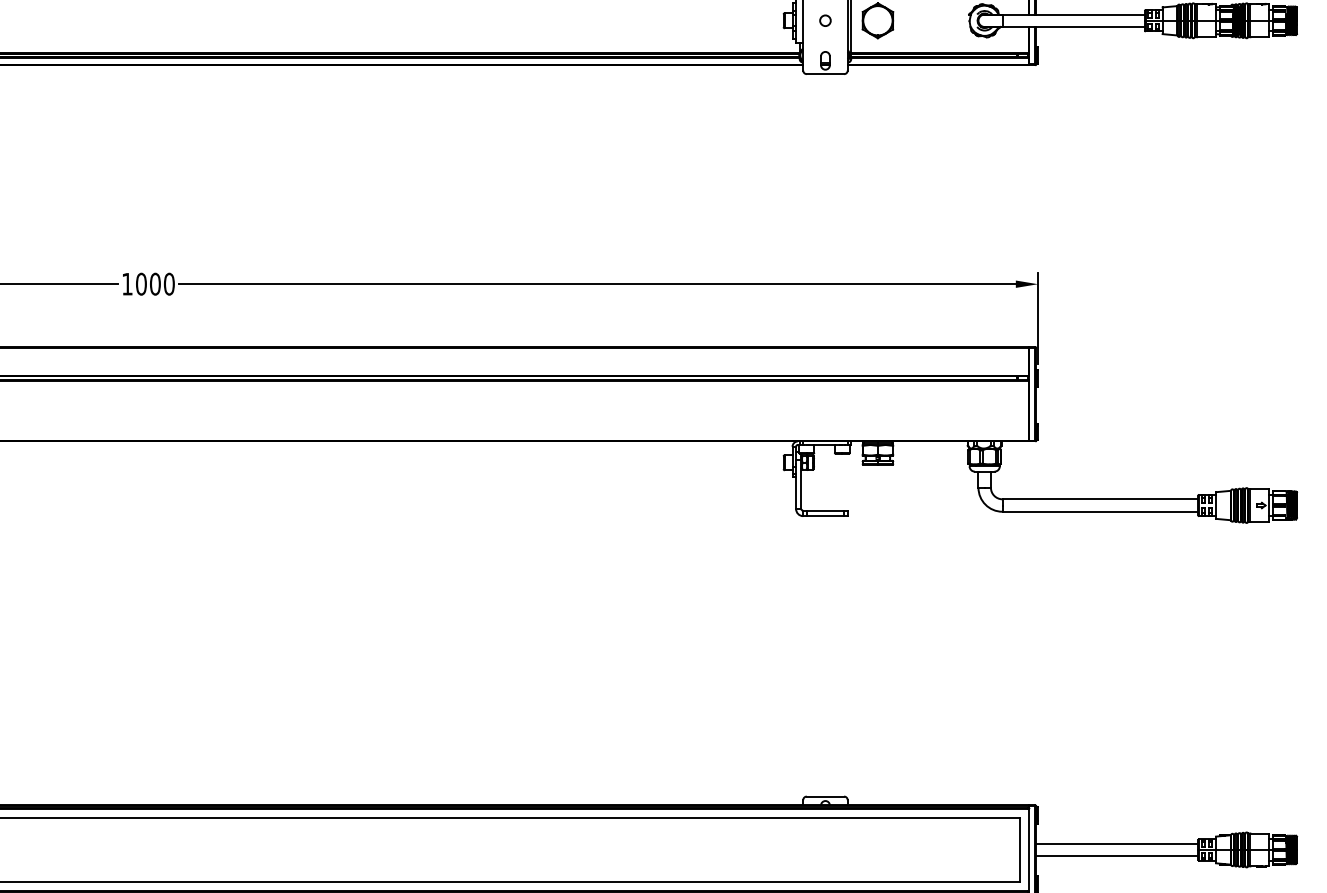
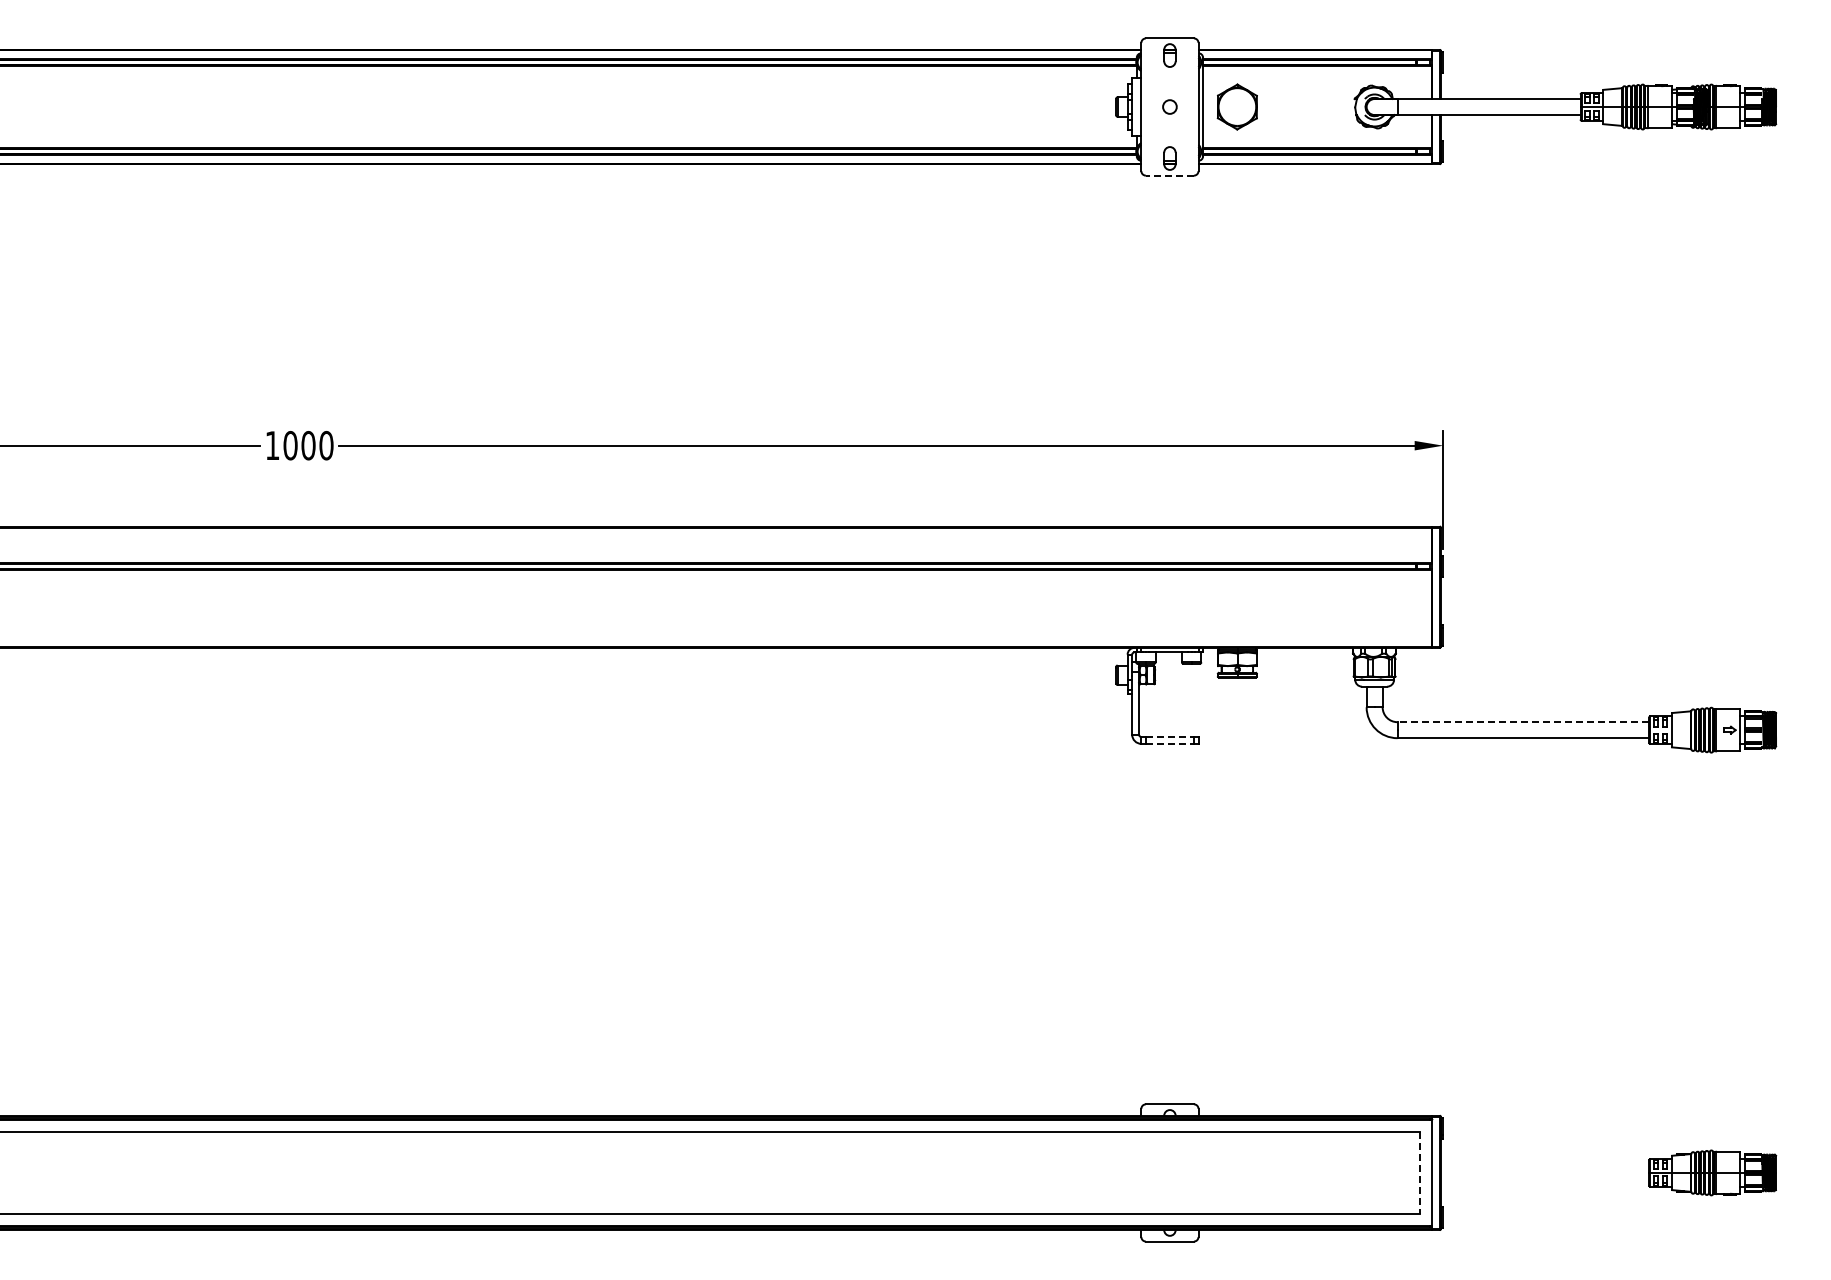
line: (825, 74) -> (1169, 175), solid -> dashed
line: (1100, 499) -> (1523, 722), solid -> dashed
line: (825, 510) -> (1170, 736), solid -> dashed
line: (825, 515) -> (1170, 743), solid -> dashed
line: (1116, 843) -> (1544, 1164), removed
line: (1020, 850) -> (1420, 1173), solid -> dashed
line: (1116, 855) -> (1544, 1180), removed

